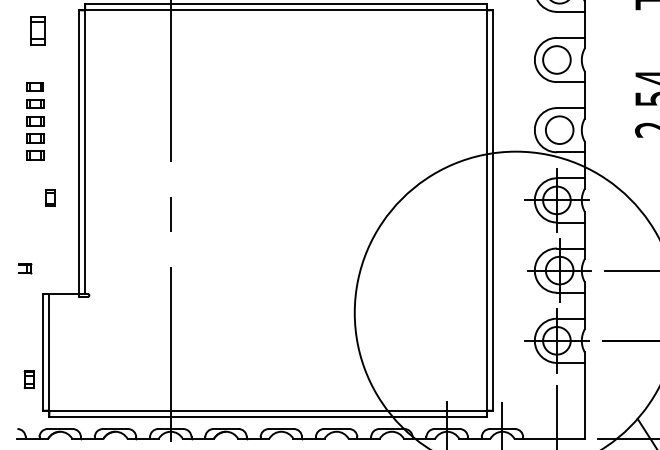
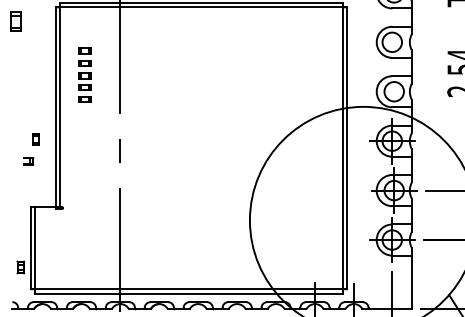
part: (37, 30) -> (15, 21), moved
part: (34, 119) -> (84, 74), moved
part: (24, 269) -> (28, 161), moved

